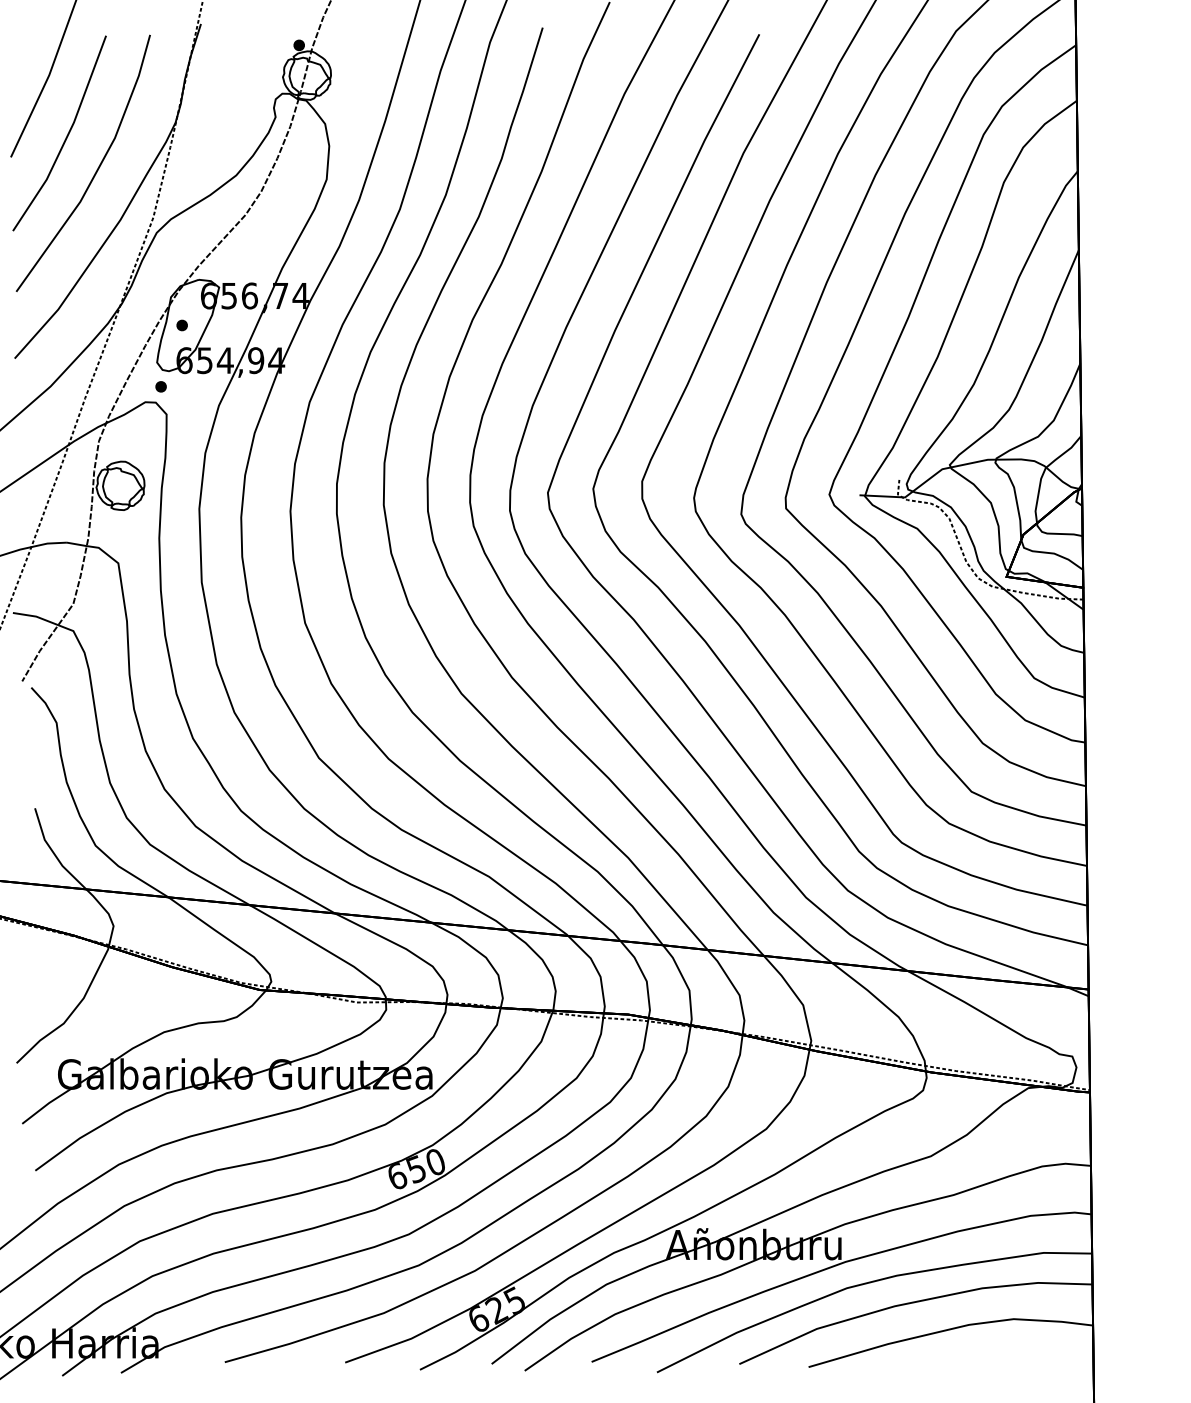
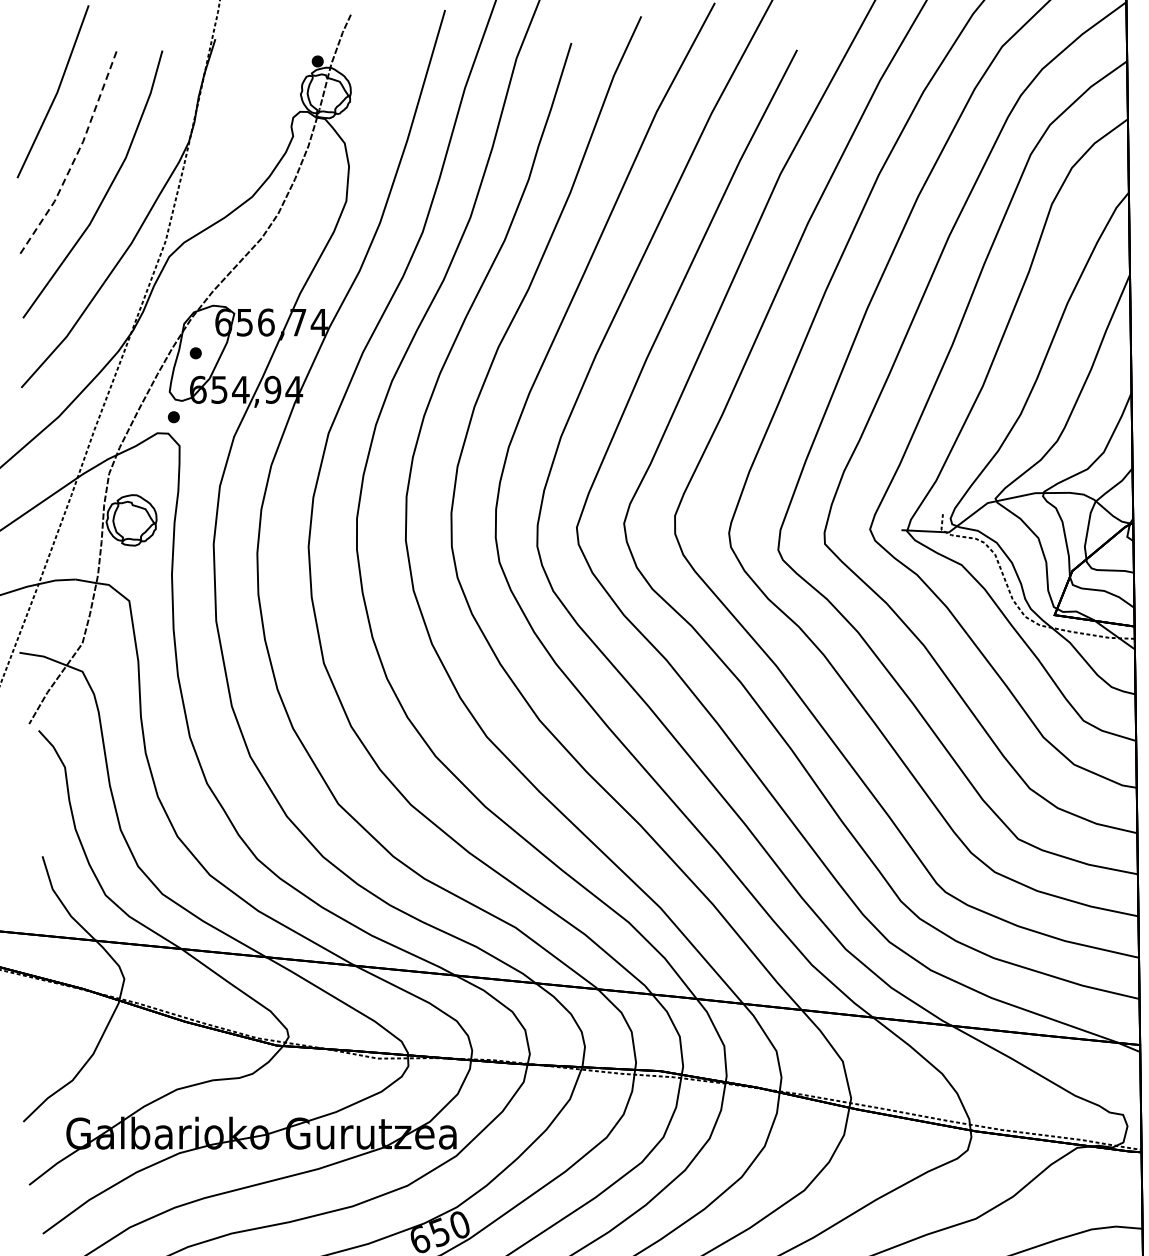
line: (66, 137) -> (75, 157), solid -> dashed

